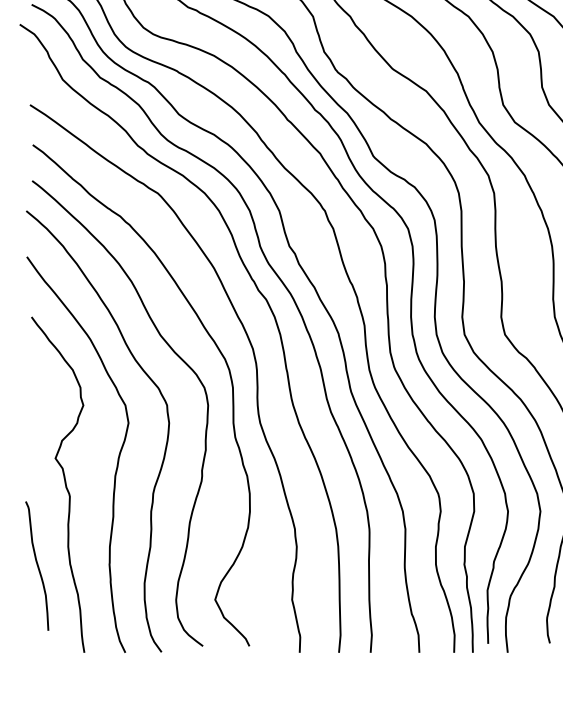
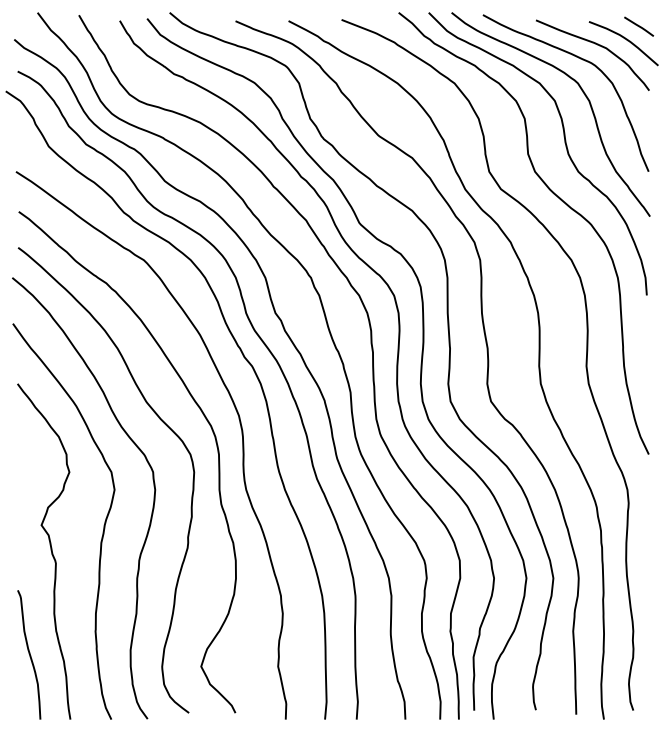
curve: (37, 565) -> (29, 654), moved

